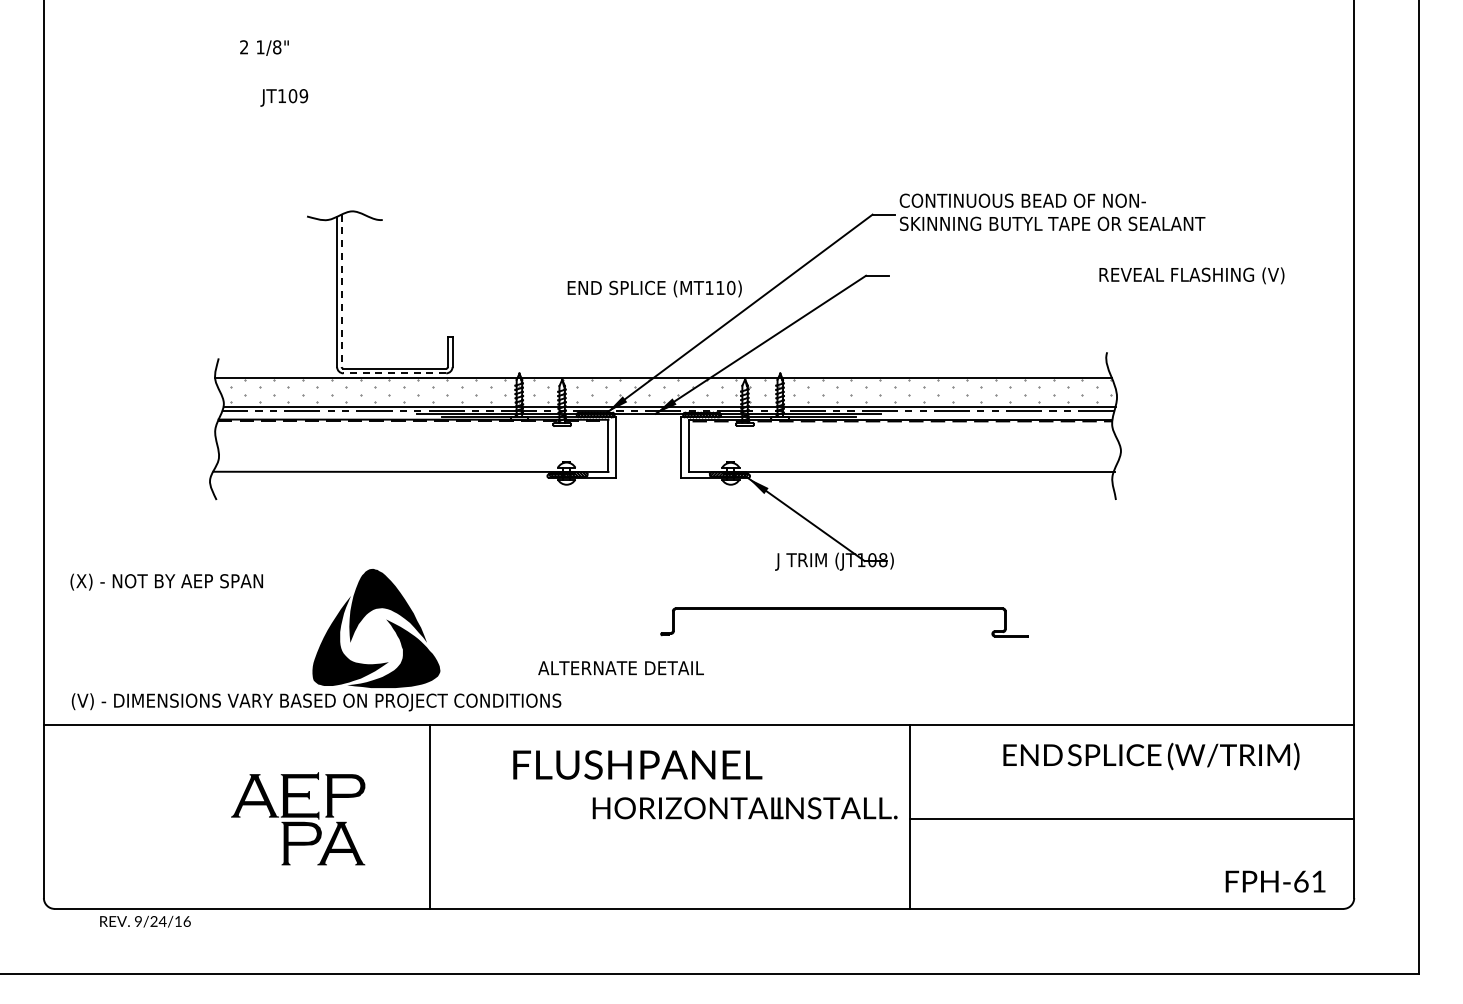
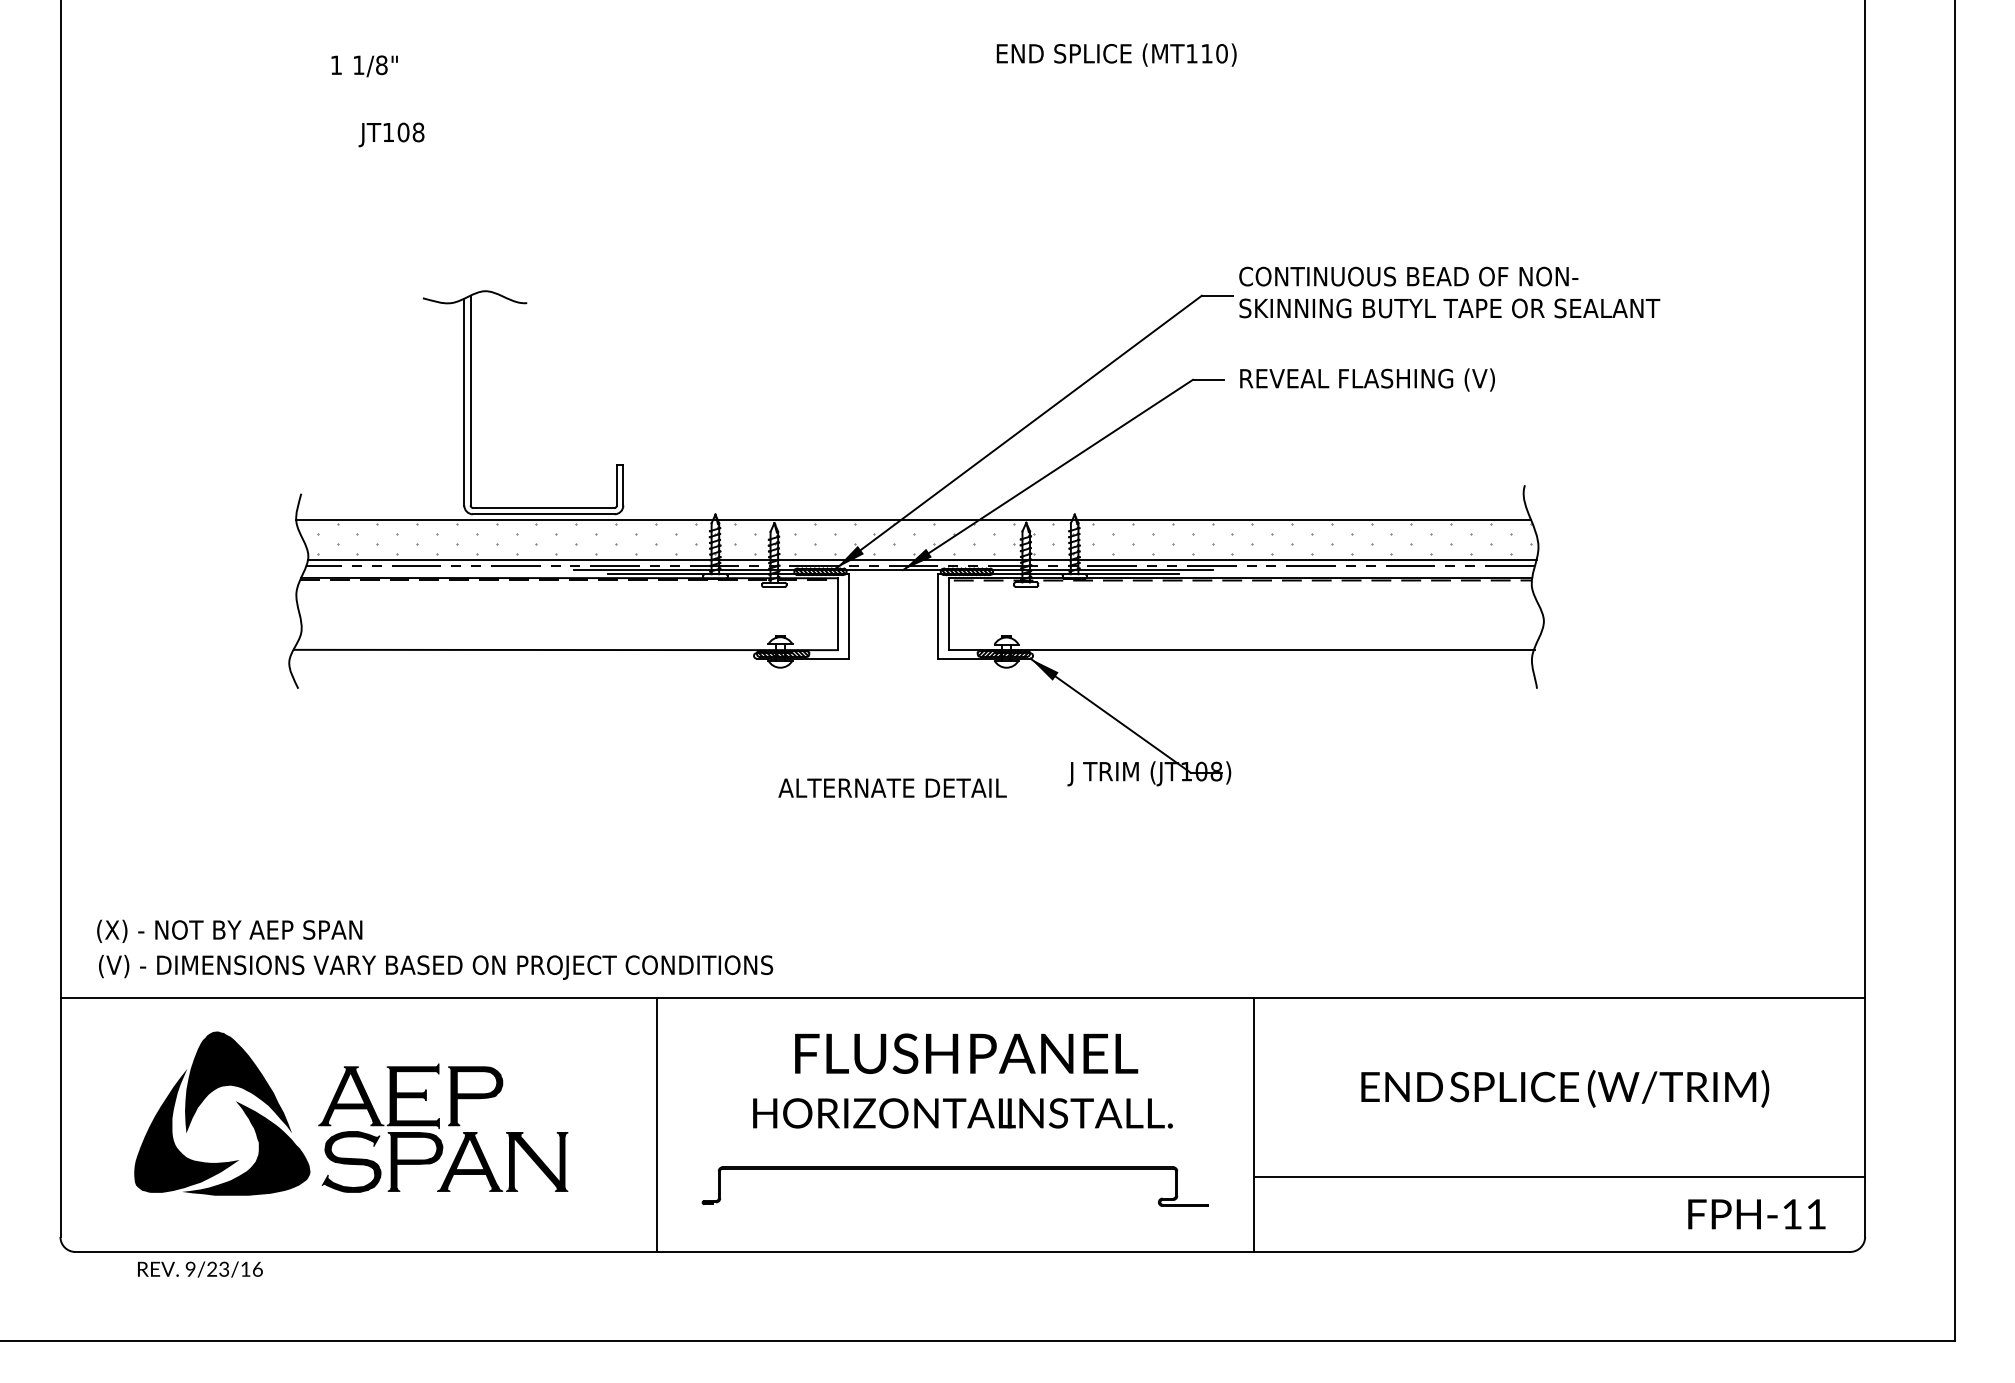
text: (244, 47) -> (336, 65), 2 -> 1
text: (303, 96) -> (418, 133), JT109 -> JT108
text: (1191, 275) -> (1366, 379), moved
text: (654, 288) -> (1116, 54), moved
line: (341, 291) -> (470, 401), dashed -> solid
line: (394, 373) -> (543, 514), dashed -> solid
text: (166, 581) -> (229, 930), moved
part: (844, 609) -> (955, 1168), moved
part: (387, 621) -> (237, 1104), moved
text: (620, 667) -> (891, 787), moved
text: (1151, 756) -> (1565, 1088), moved
text: (637, 764) -> (966, 1053), moved
text: (744, 808) -> (962, 1113), moved
line: (430, 816) -> (657, 1124), moved
line: (1132, 818) -> (1559, 1176), moved
fill: (254, 843) -> (350, 1161), added
fill: (389, 843) -> (536, 1161), added
text: (1301, 881) -> (1792, 1214), FPH-61 -> FPH-11
text: (162, 921) -> (223, 1269), 9/24/16 -> 9/23/16

